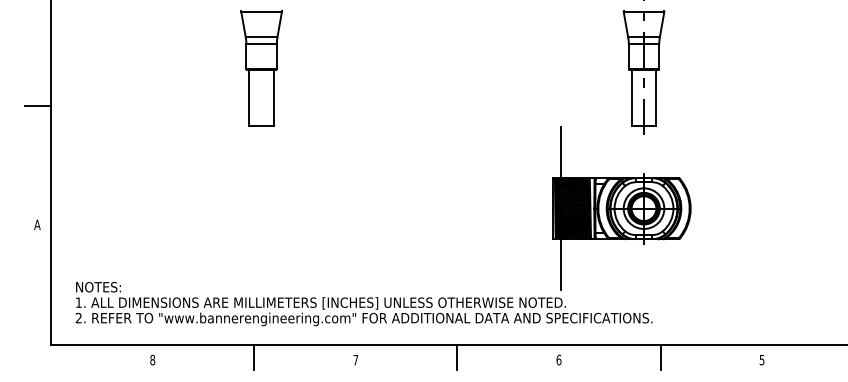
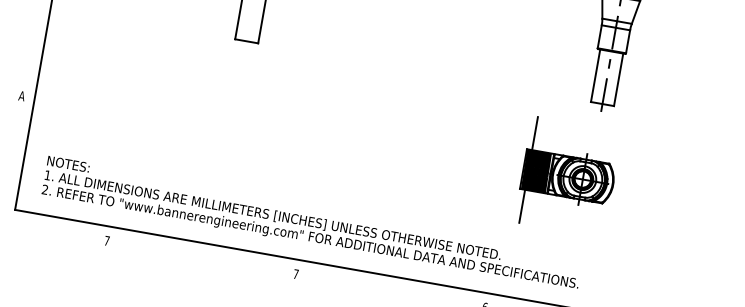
part: (621, 208) -> (568, 176), size x0.7
line: (254, 357) -> (202, 255), removed
line: (457, 357) -> (391, 288), removed
text: (152, 359) -> (106, 240), 8 -> 7

